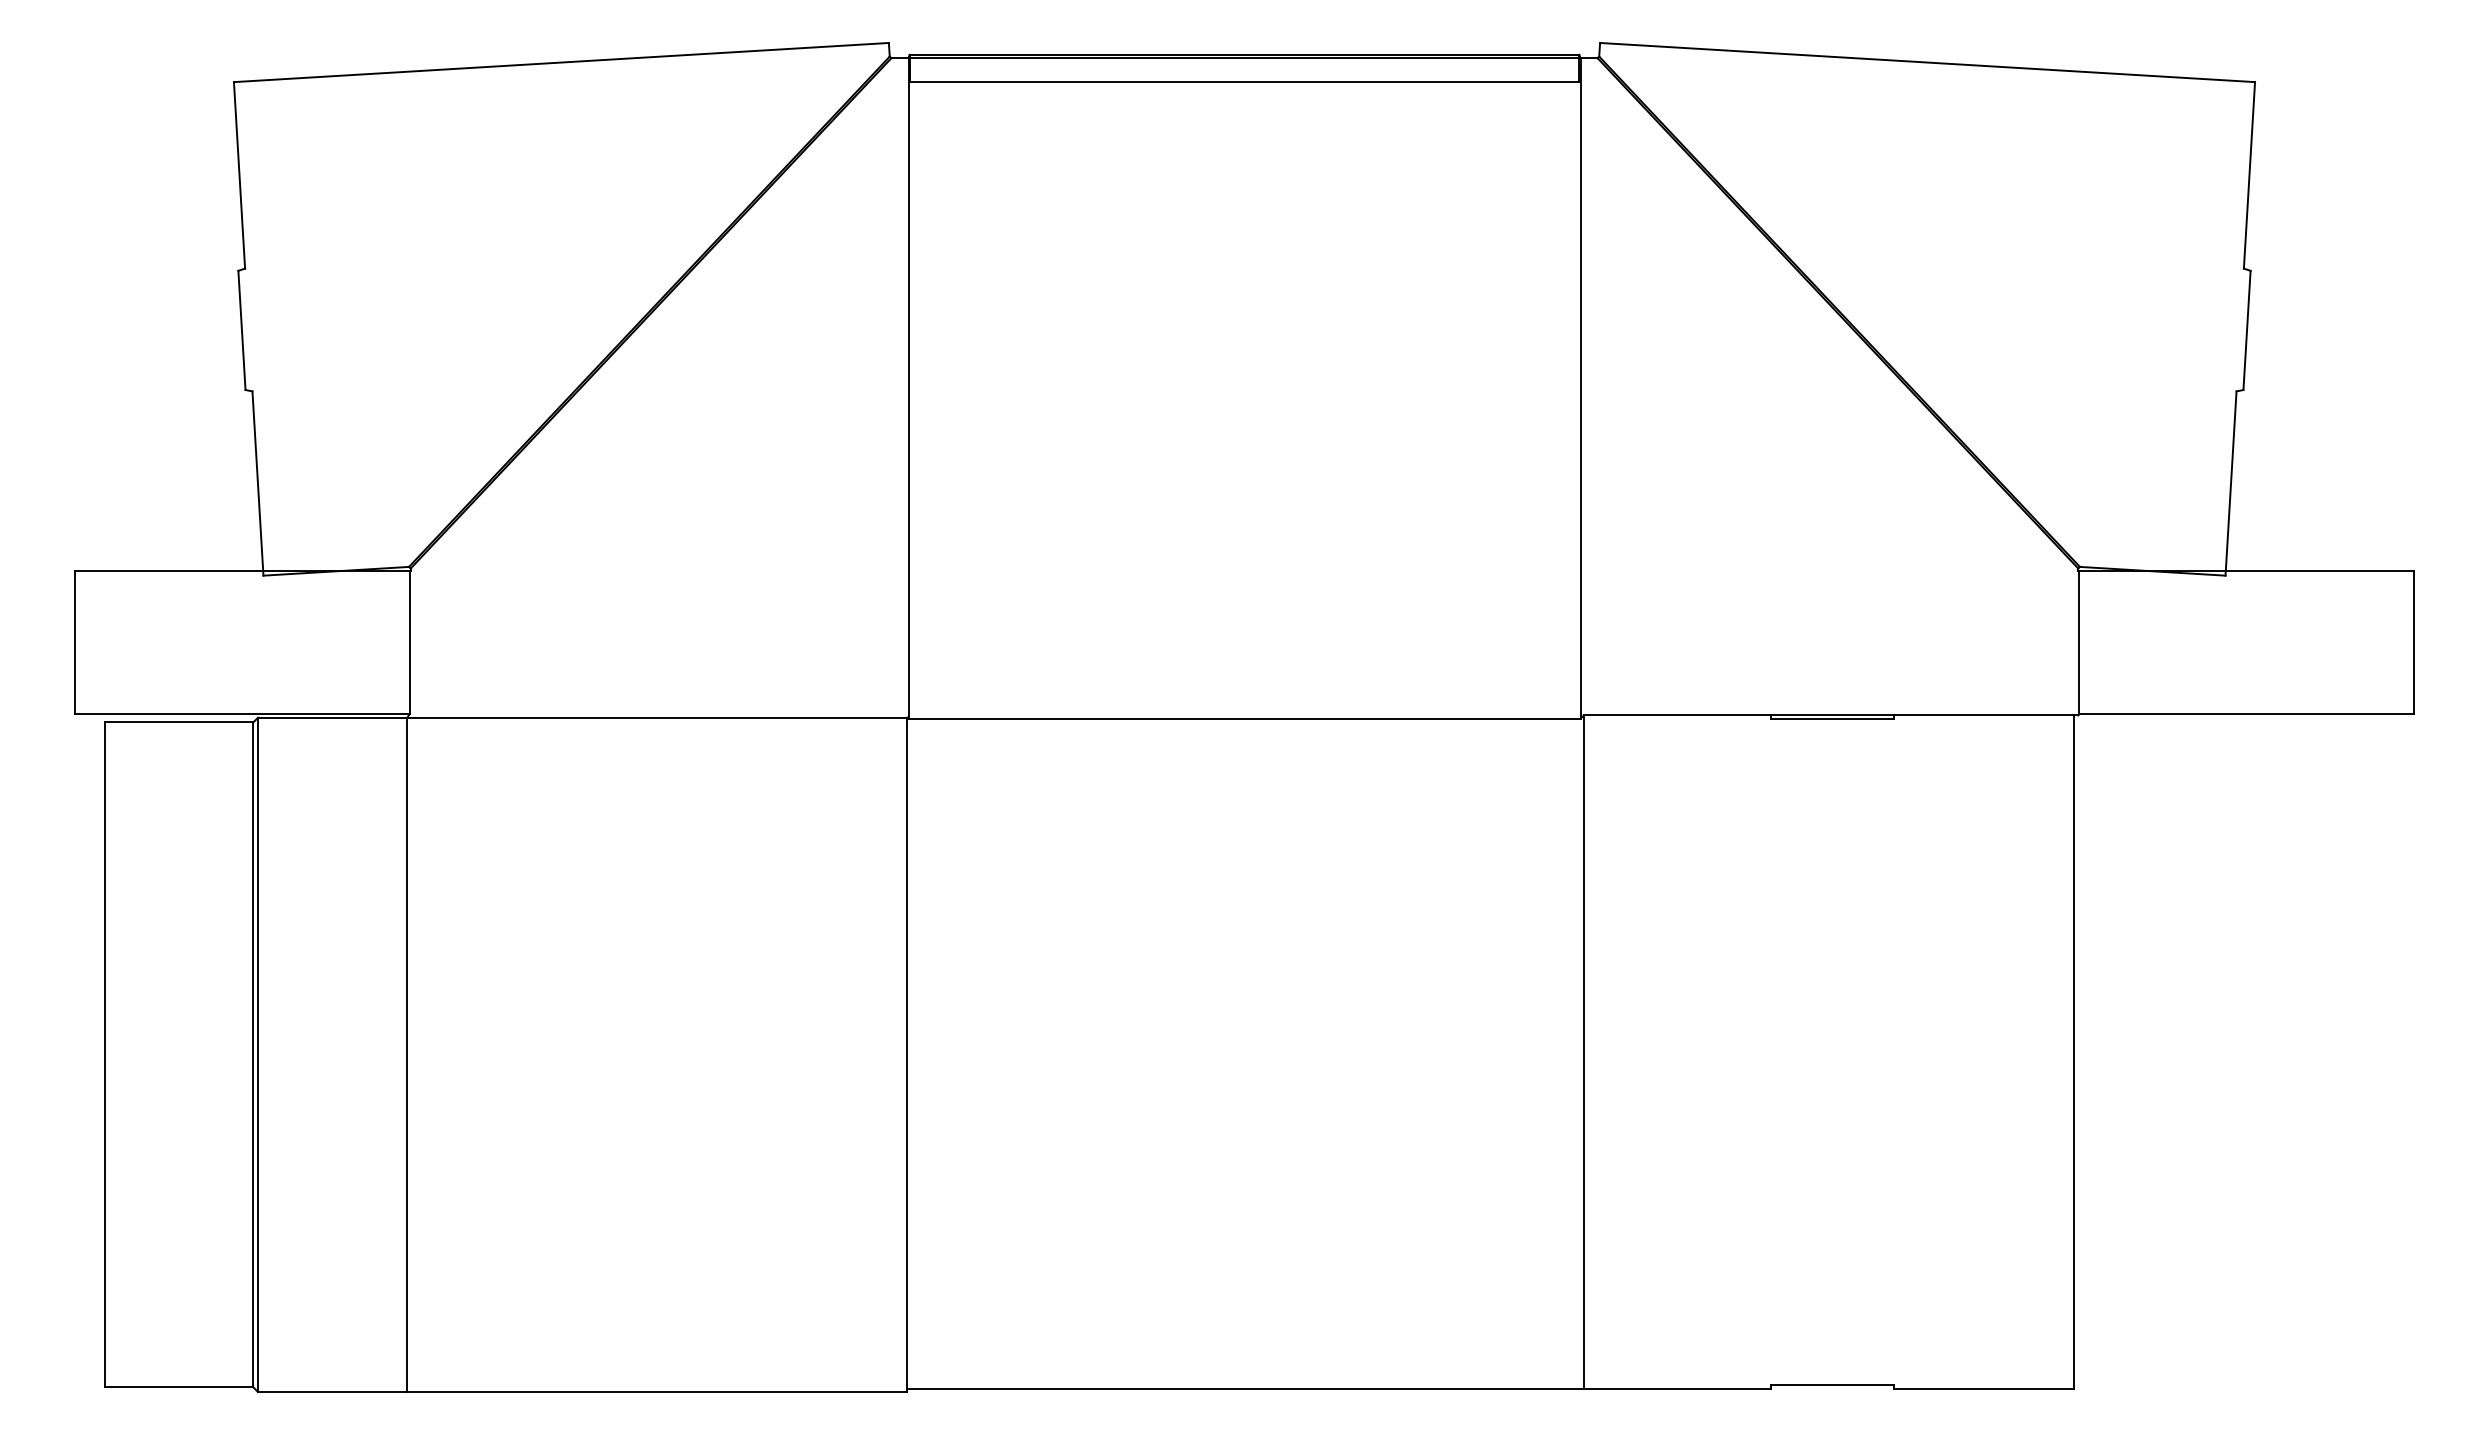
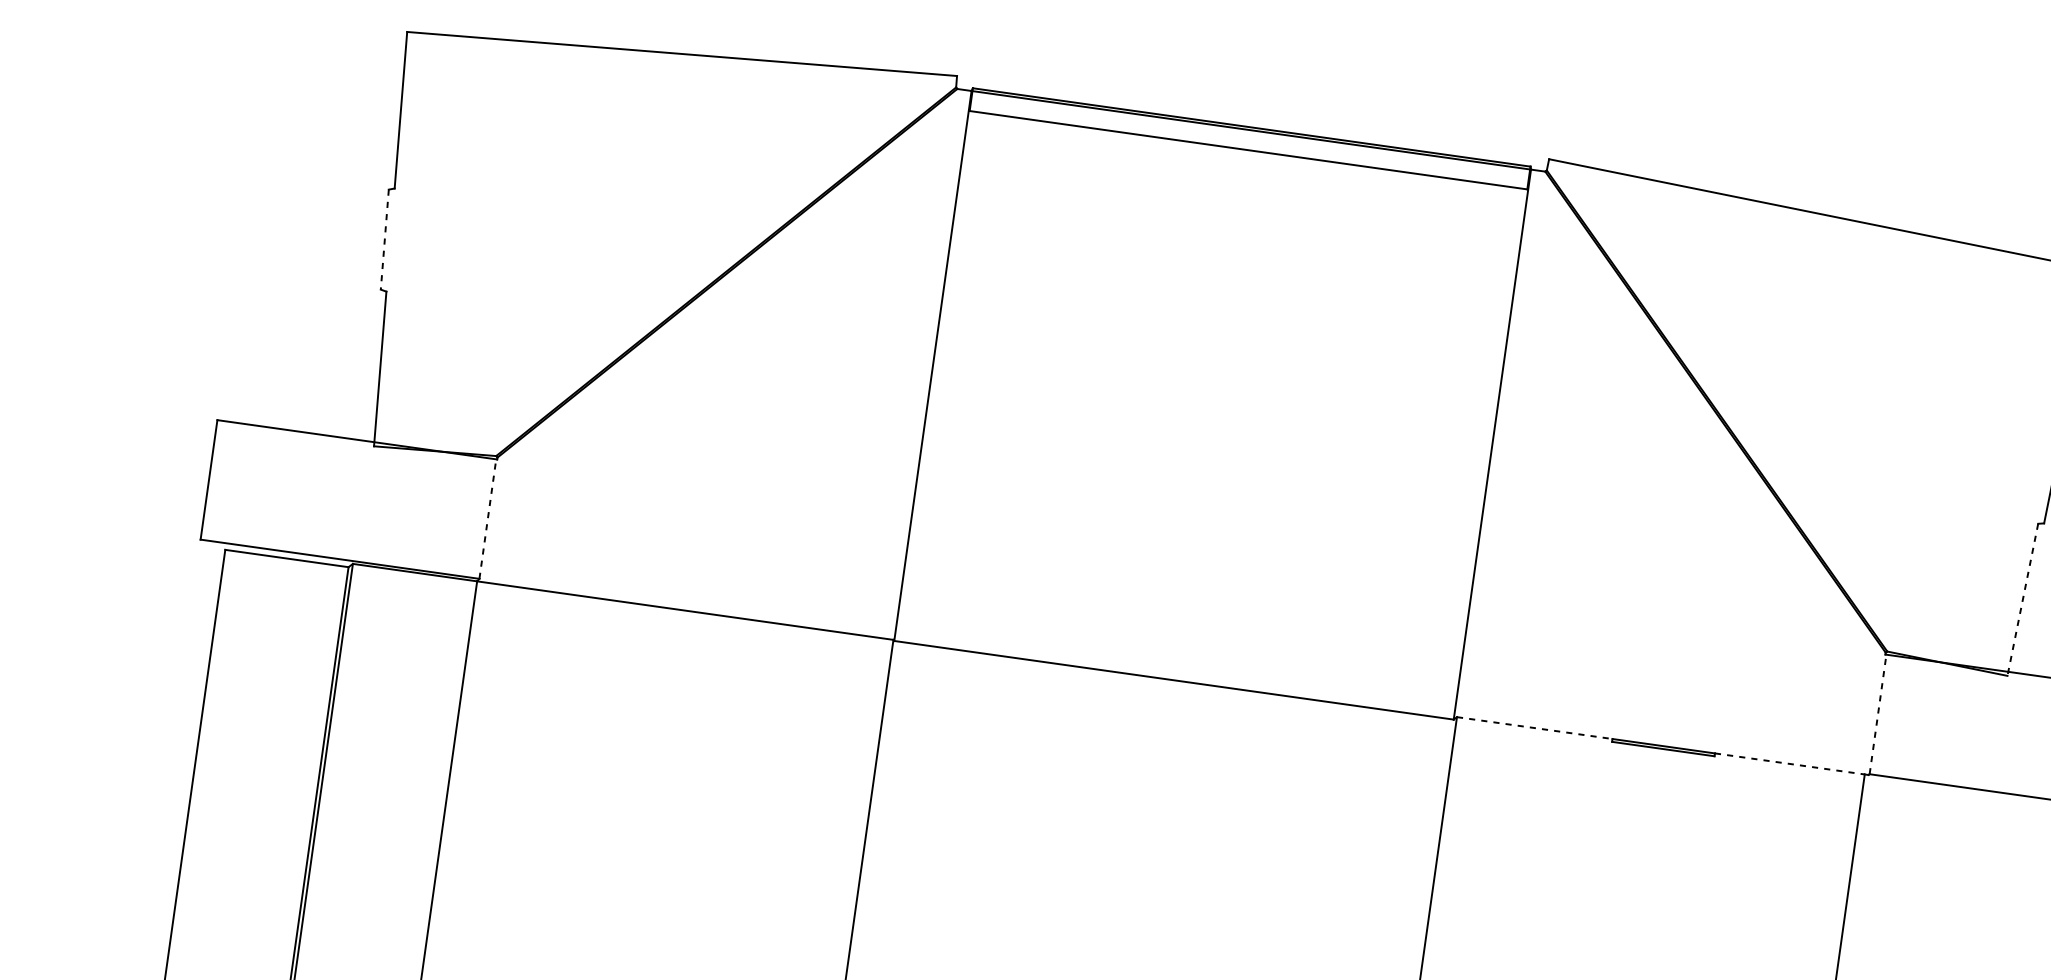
line: (241, 330) -> (384, 239), solid -> dashed
line: (2231, 484) -> (2023, 600), solid -> dashed
line: (409, 642) -> (487, 519), solid -> dashed
line: (2079, 642) -> (1878, 714), solid -> dashed
line: (1677, 715) -> (1534, 728), solid -> dashed
line: (1983, 715) -> (1789, 763), solid -> dashed

